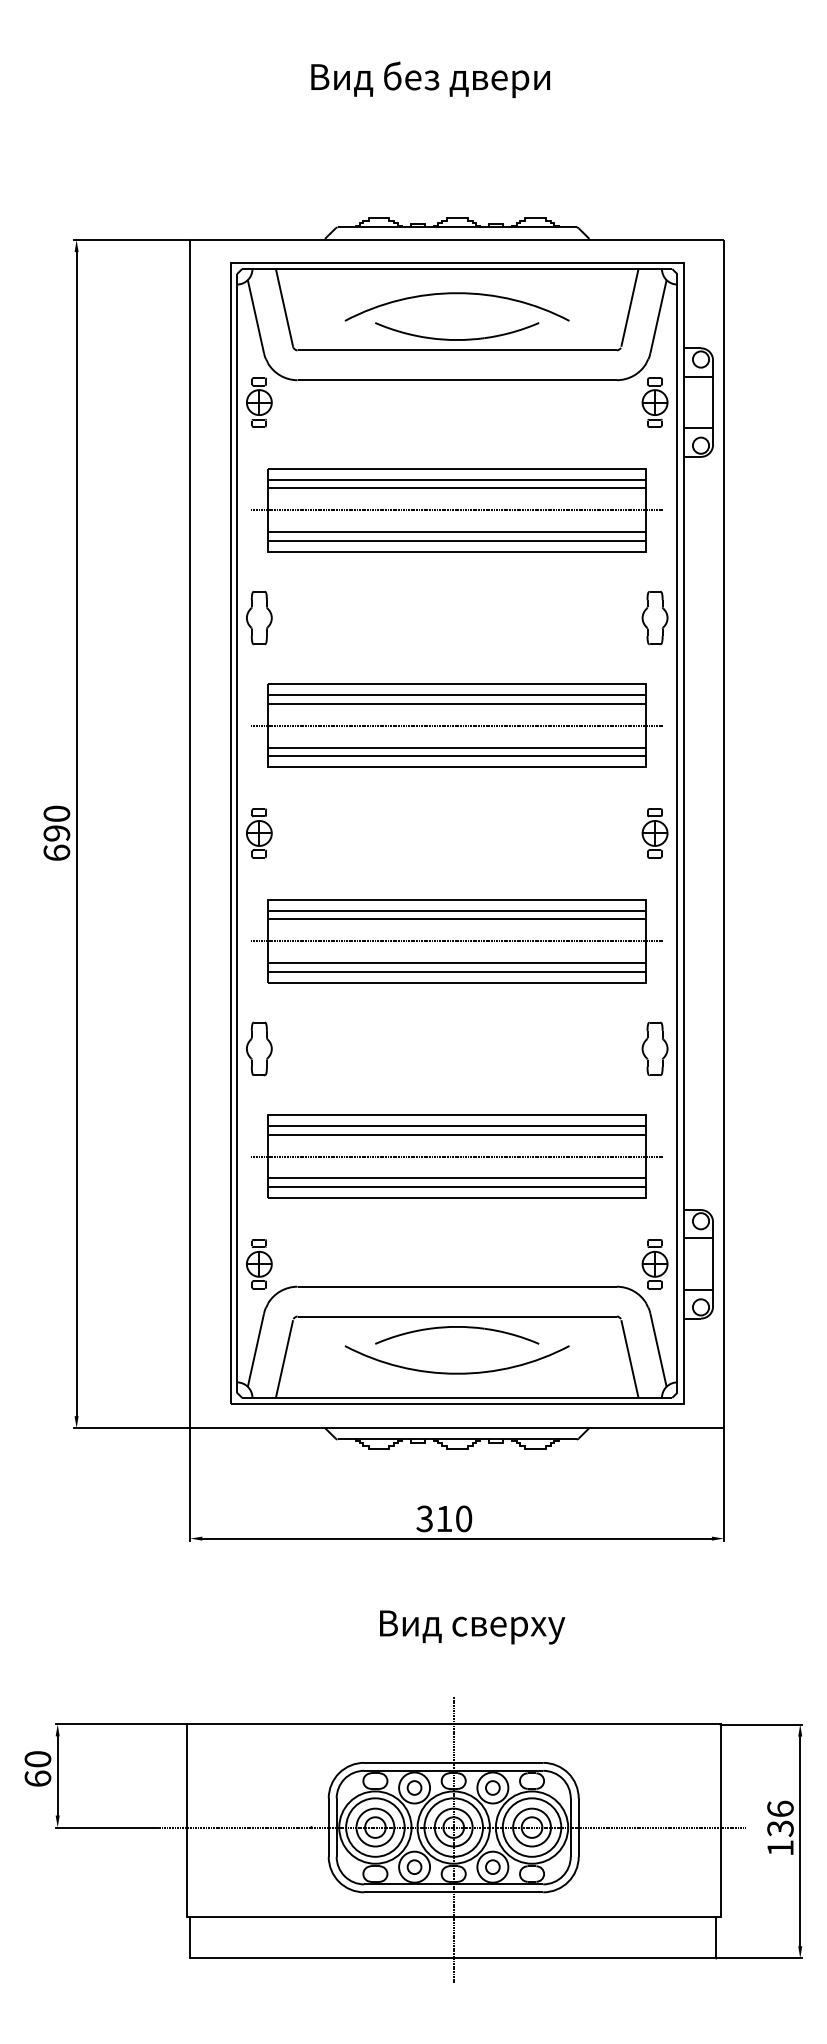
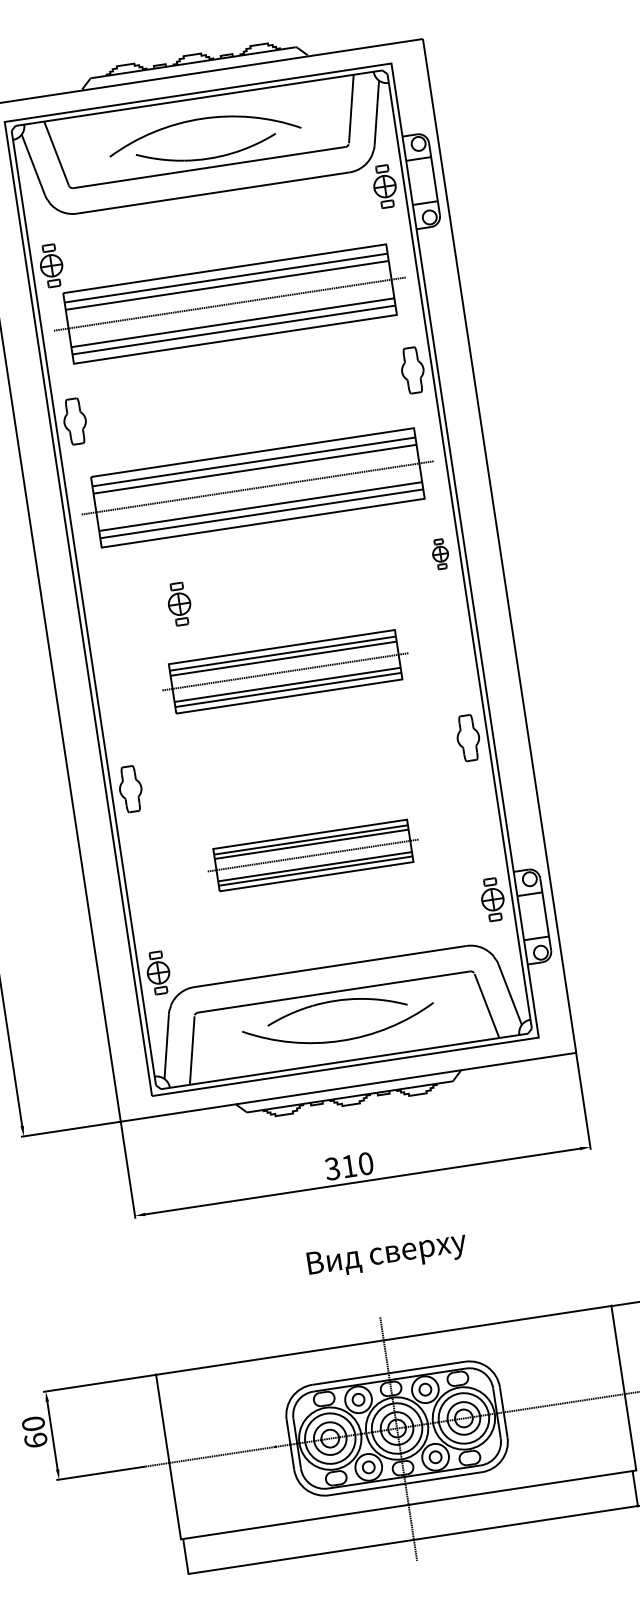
part: (259, 402) -> (51, 265), moved
part: (259, 833) -> (179, 604), moved
part: (654, 833) -> (440, 554), size x0.7
part: (456, 941) -> (285, 672), size x0.7
part: (456, 1156) -> (312, 855), size x0.6
part: (654, 1264) -> (492, 899), moved

